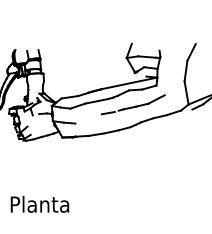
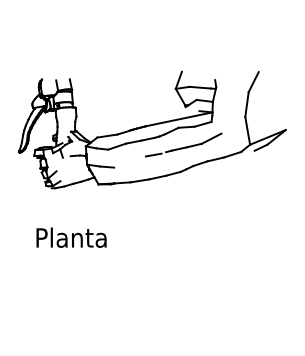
text: (39, 204) -> (71, 237), moved

